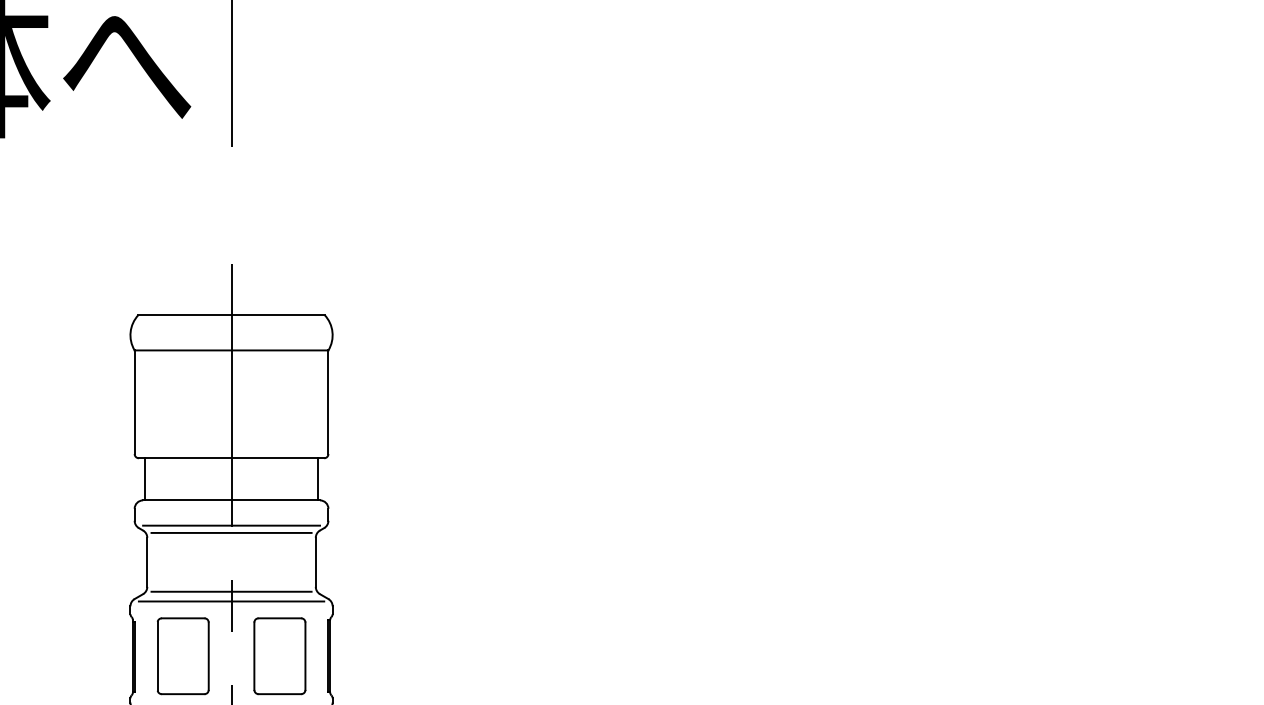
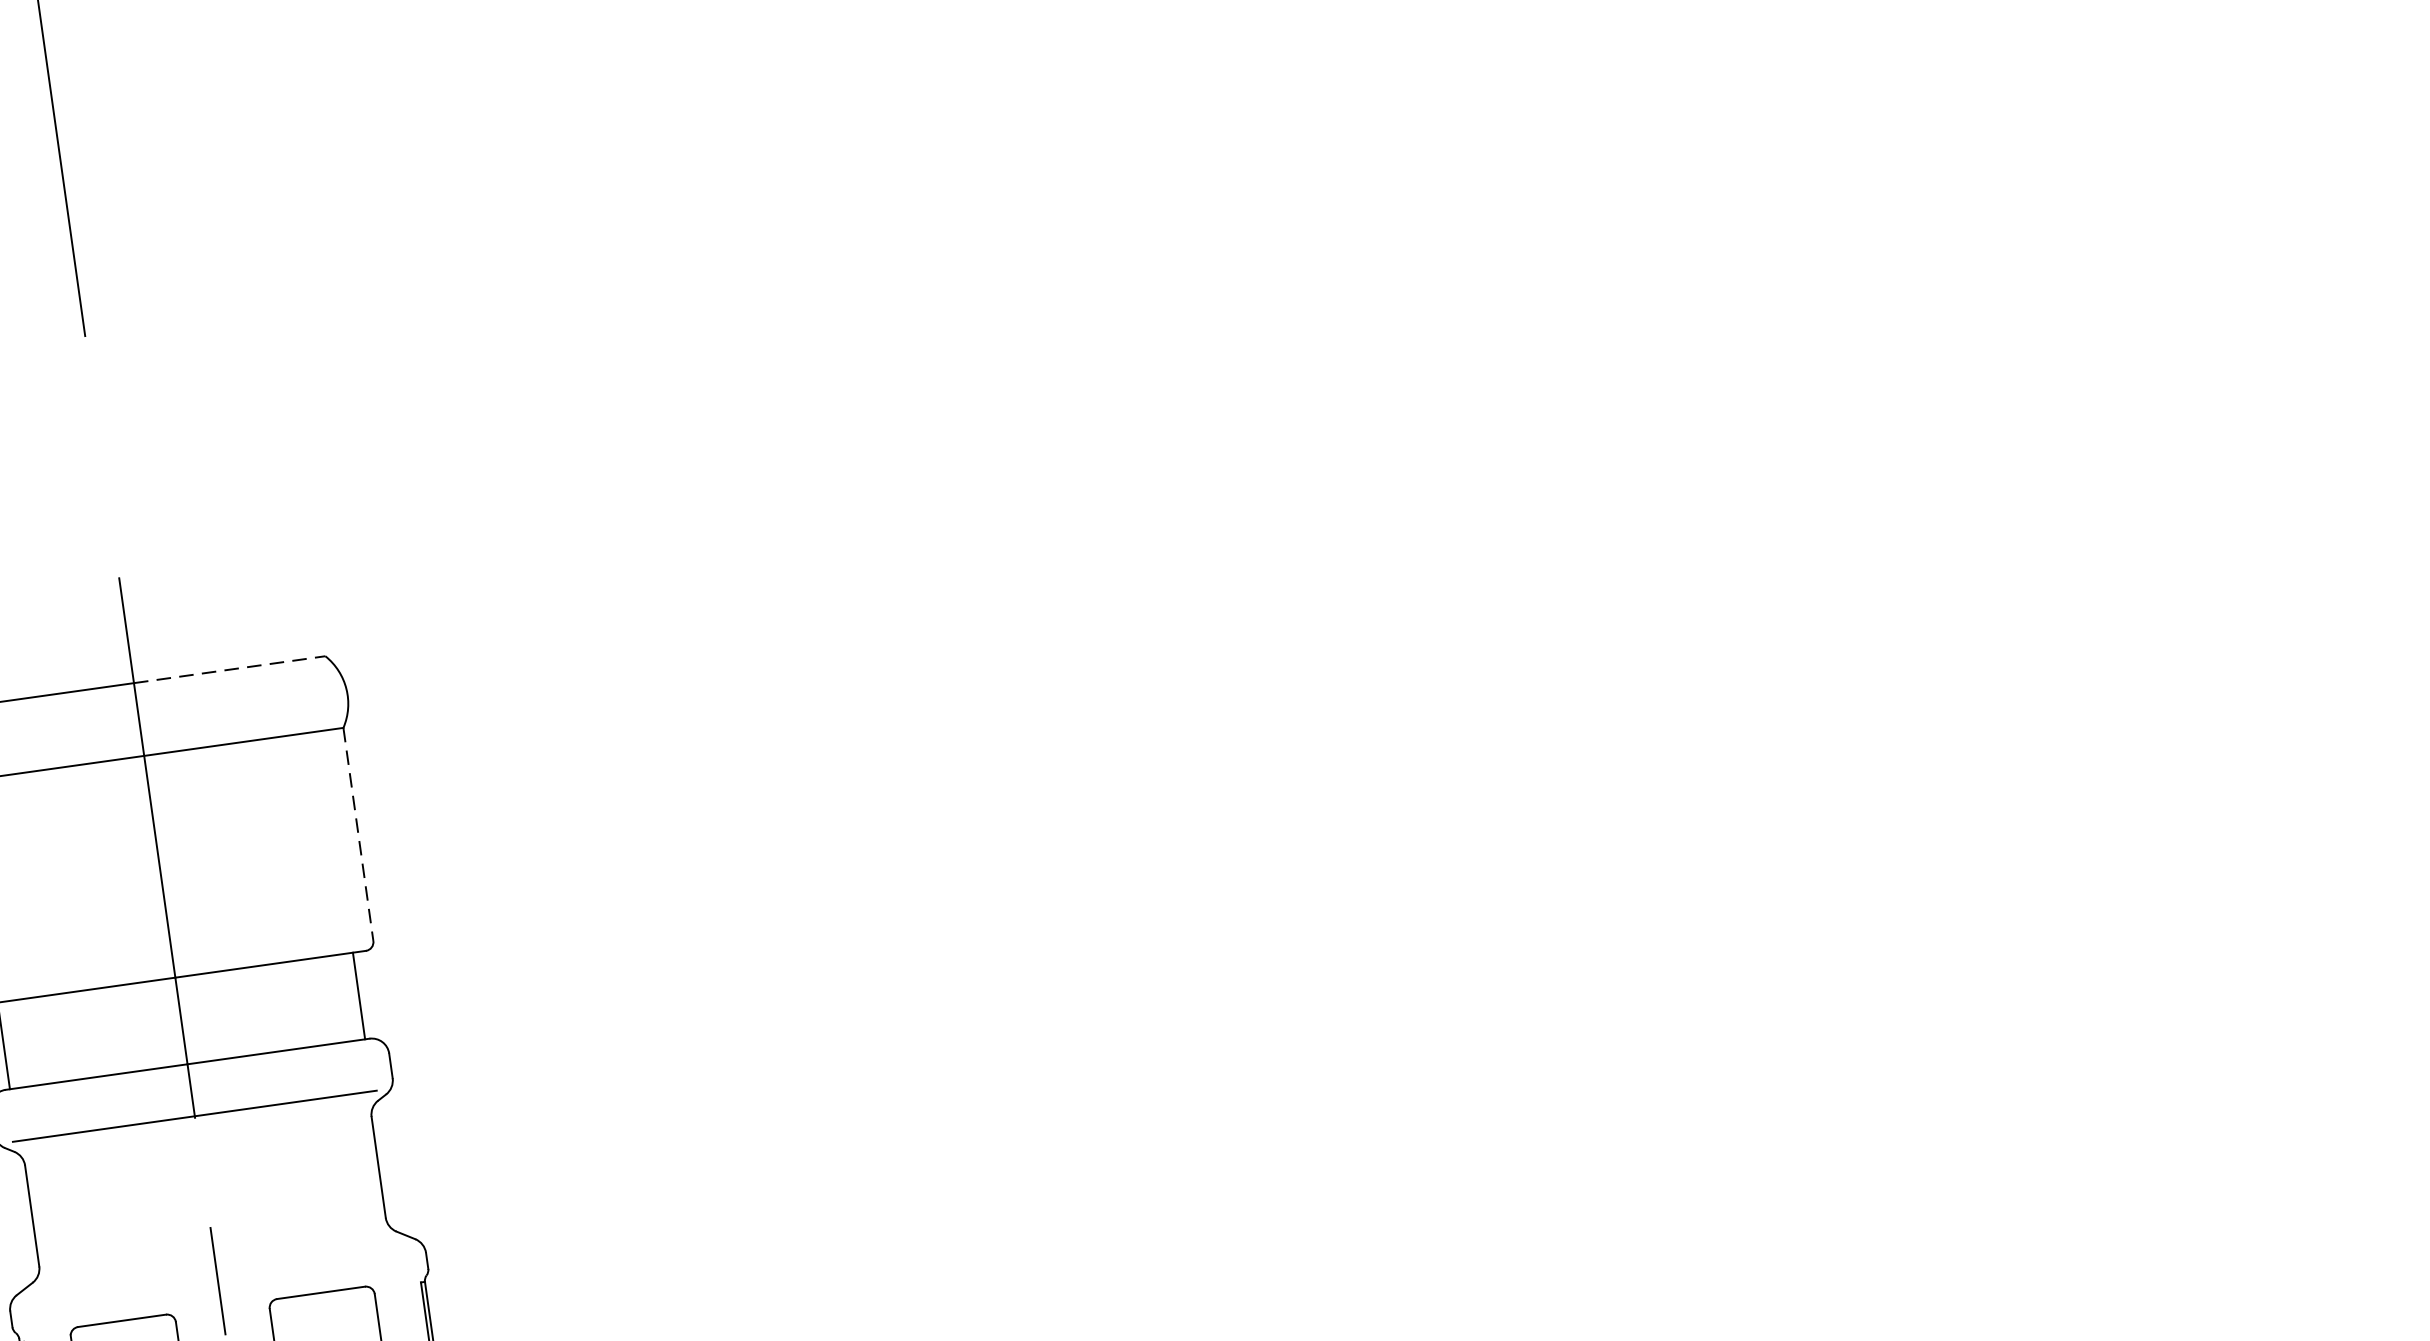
line: (278, 315) -> (230, 670), solid -> dashed
line: (328, 402) -> (358, 834), solid -> dashed
line: (231, 532) -> (196, 1130), removed
line: (231, 591) -> (213, 1251), removed
line: (231, 601) -> (216, 1272), removed

